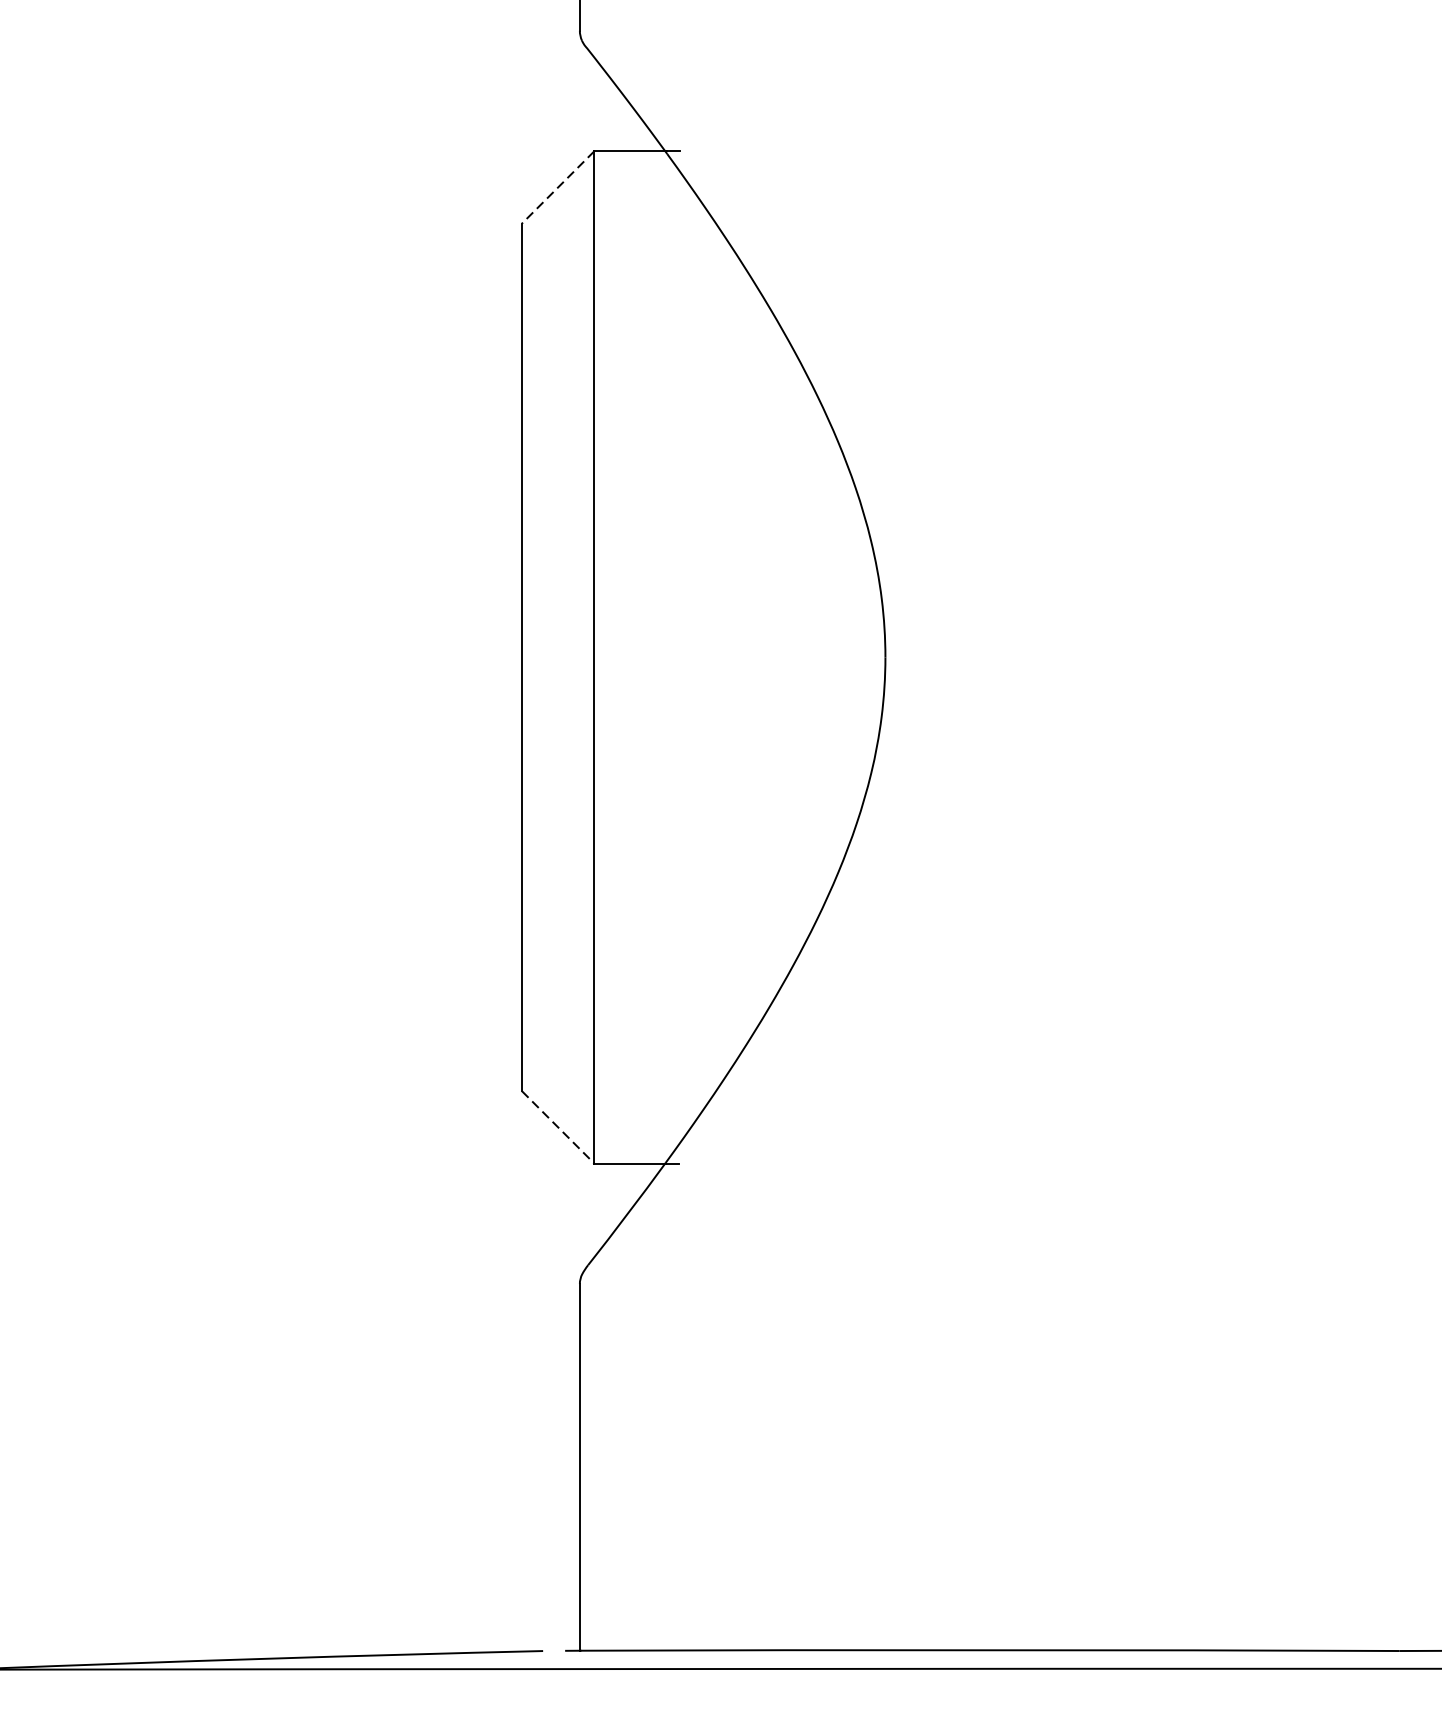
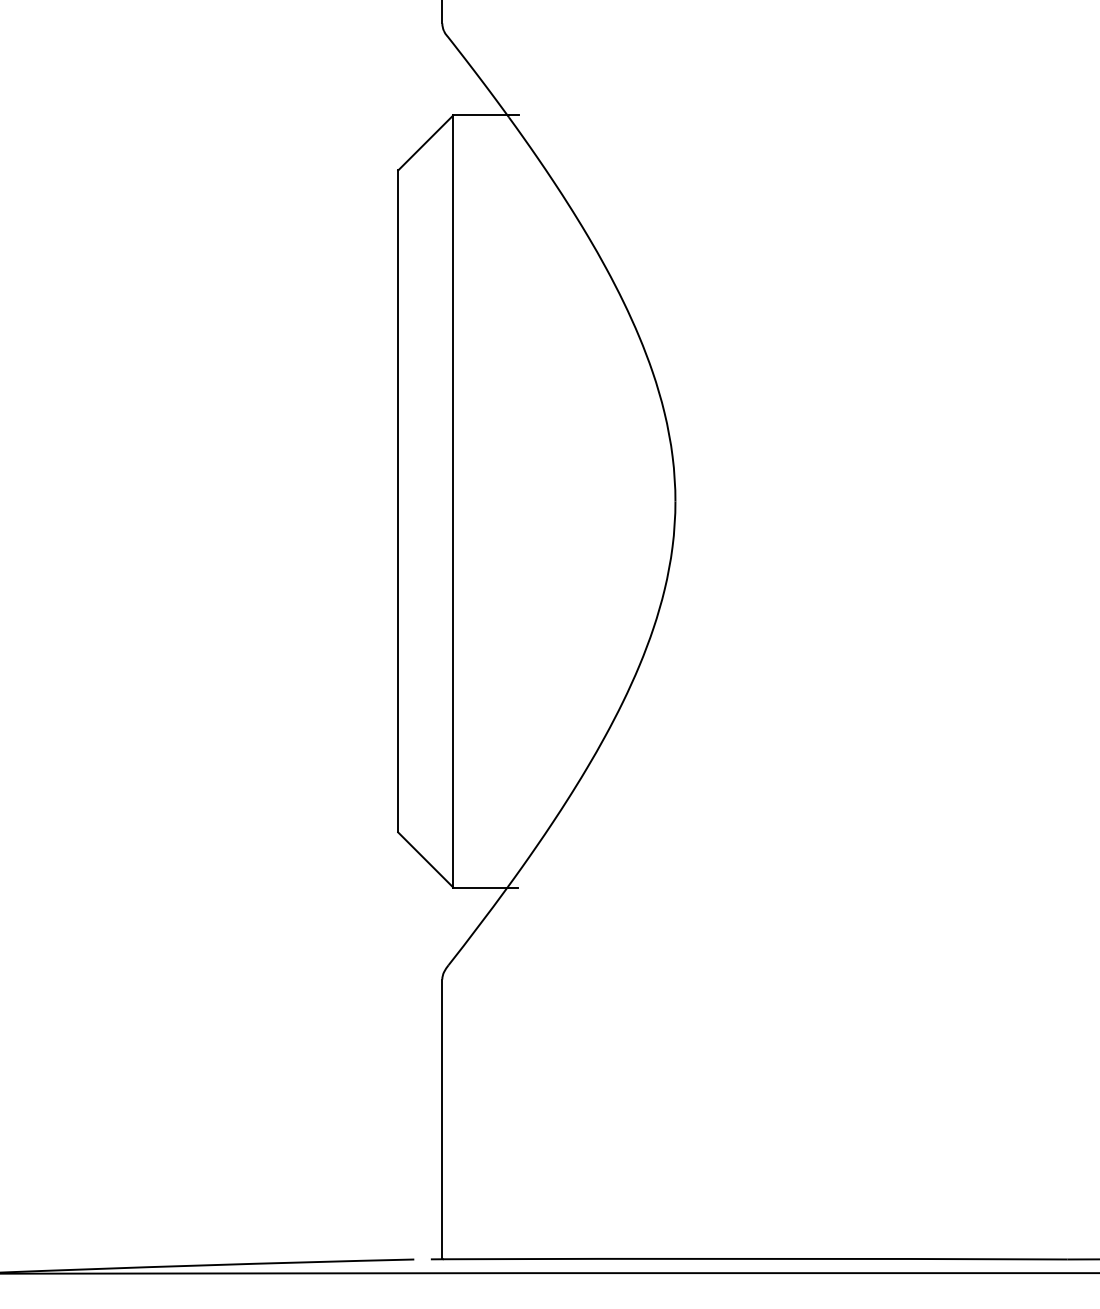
line: (557, 188) -> (425, 143), dashed -> solid
line: (559, 1128) -> (426, 860), dashed -> solid

